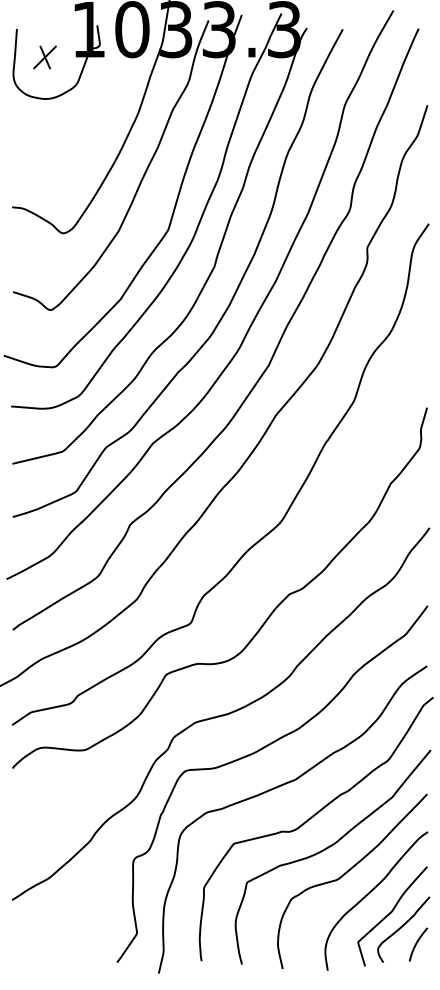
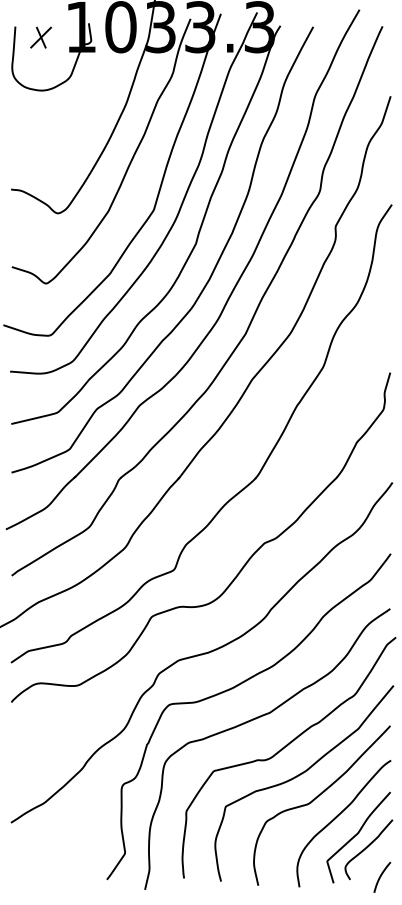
part: (44, 57) -> (40, 37), moved
curve: (418, 942) -> (382, 875), moved

